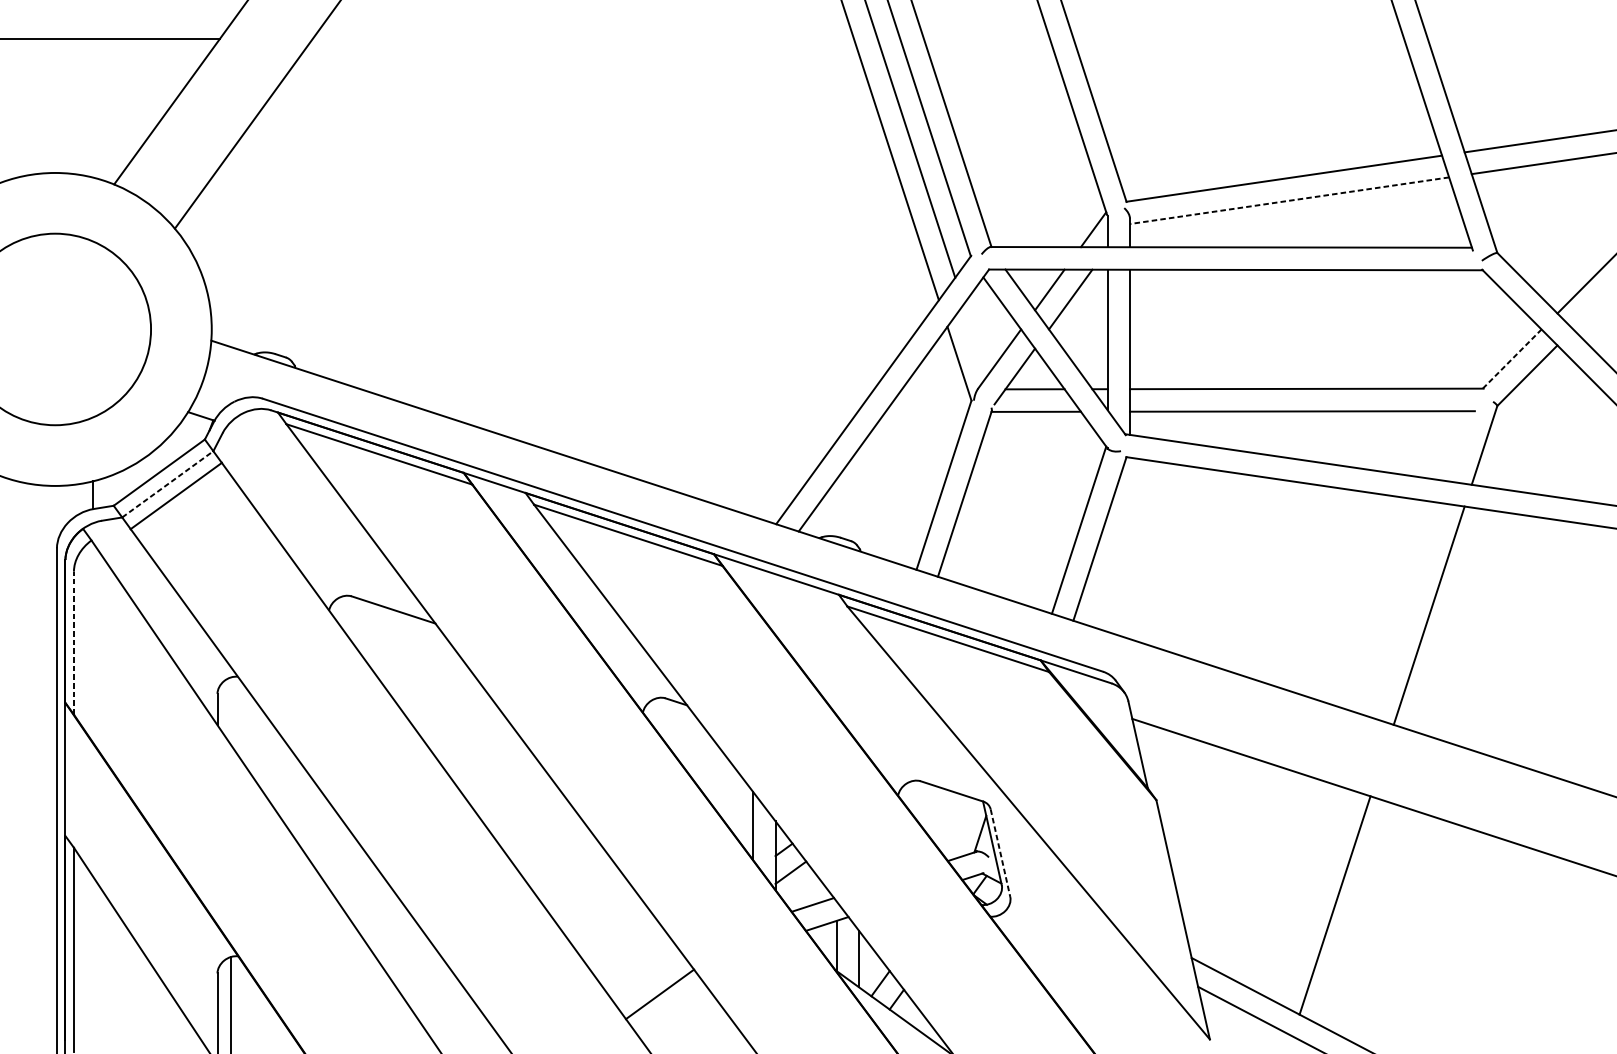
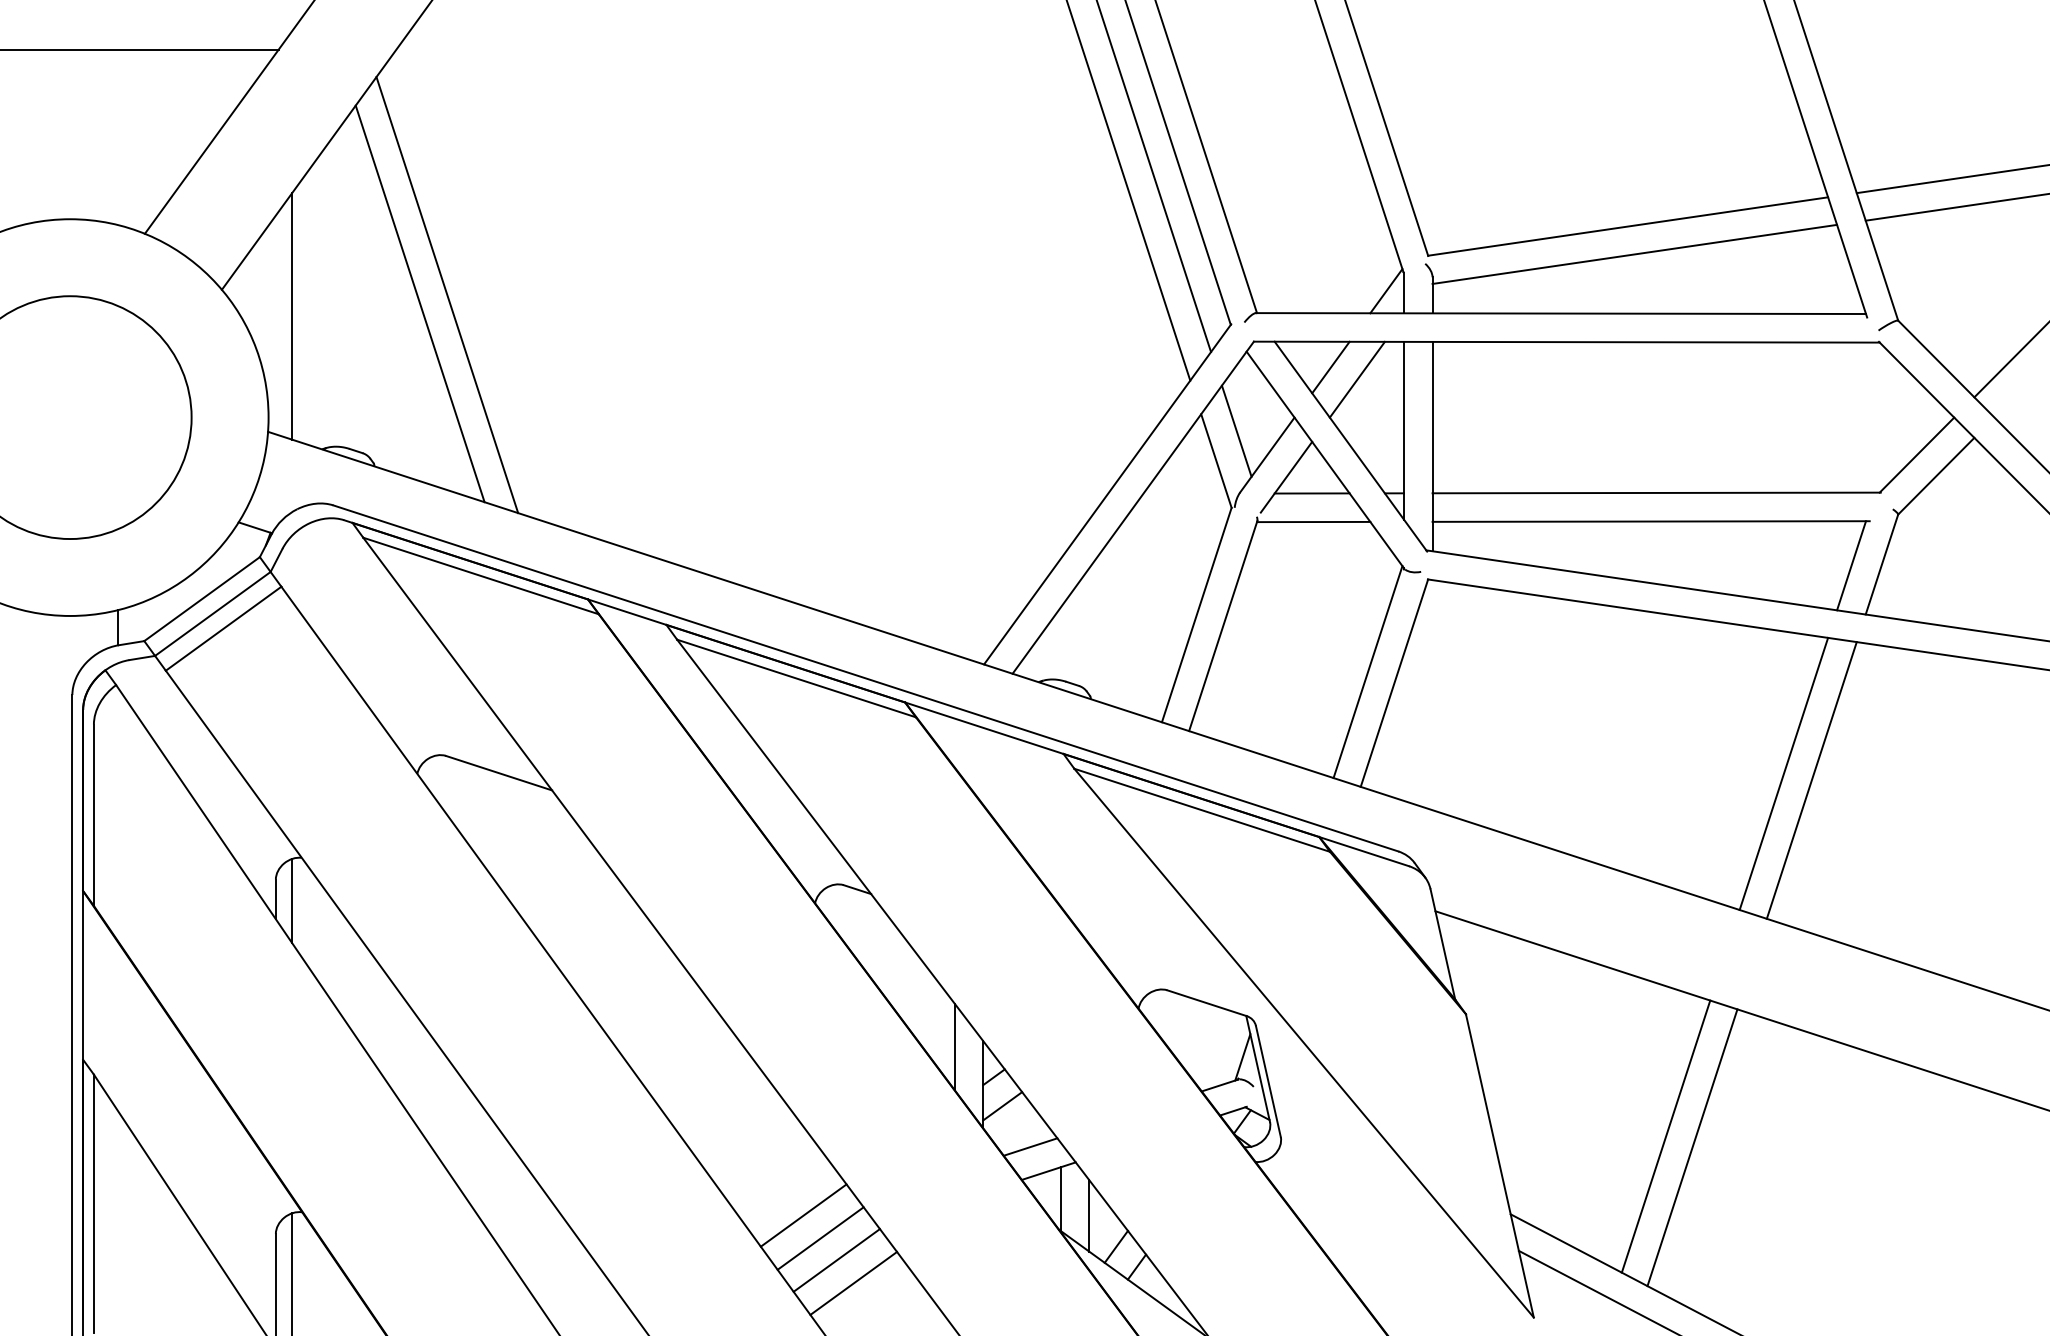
line: (1289, 200) -> (1634, 254), dashed -> solid
line: (352, 233) -> (447, 295), added
line: (330, 239) -> (419, 303), added
line: (230, 248) -> (292, 315), added
line: (975, 339) -> (1236, 430), added
line: (1511, 359) -> (1916, 455), dashed -> solid
line: (1460, 446) -> (1851, 565), added
line: (168, 484) -> (213, 613), dashed -> solid
line: (1406, 610) -> (1783, 773), added
line: (73, 643) -> (93, 815), dashed -> solid
line: (230, 710) -> (292, 900), added
line: (1000, 853) -> (1268, 1081), dashed -> solid
line: (1313, 896) -> (1665, 1136), added
line: (633, 958) -> (803, 1215), added
line: (647, 977) -> (820, 1238), added
line: (673, 1011) -> (853, 1282), added

